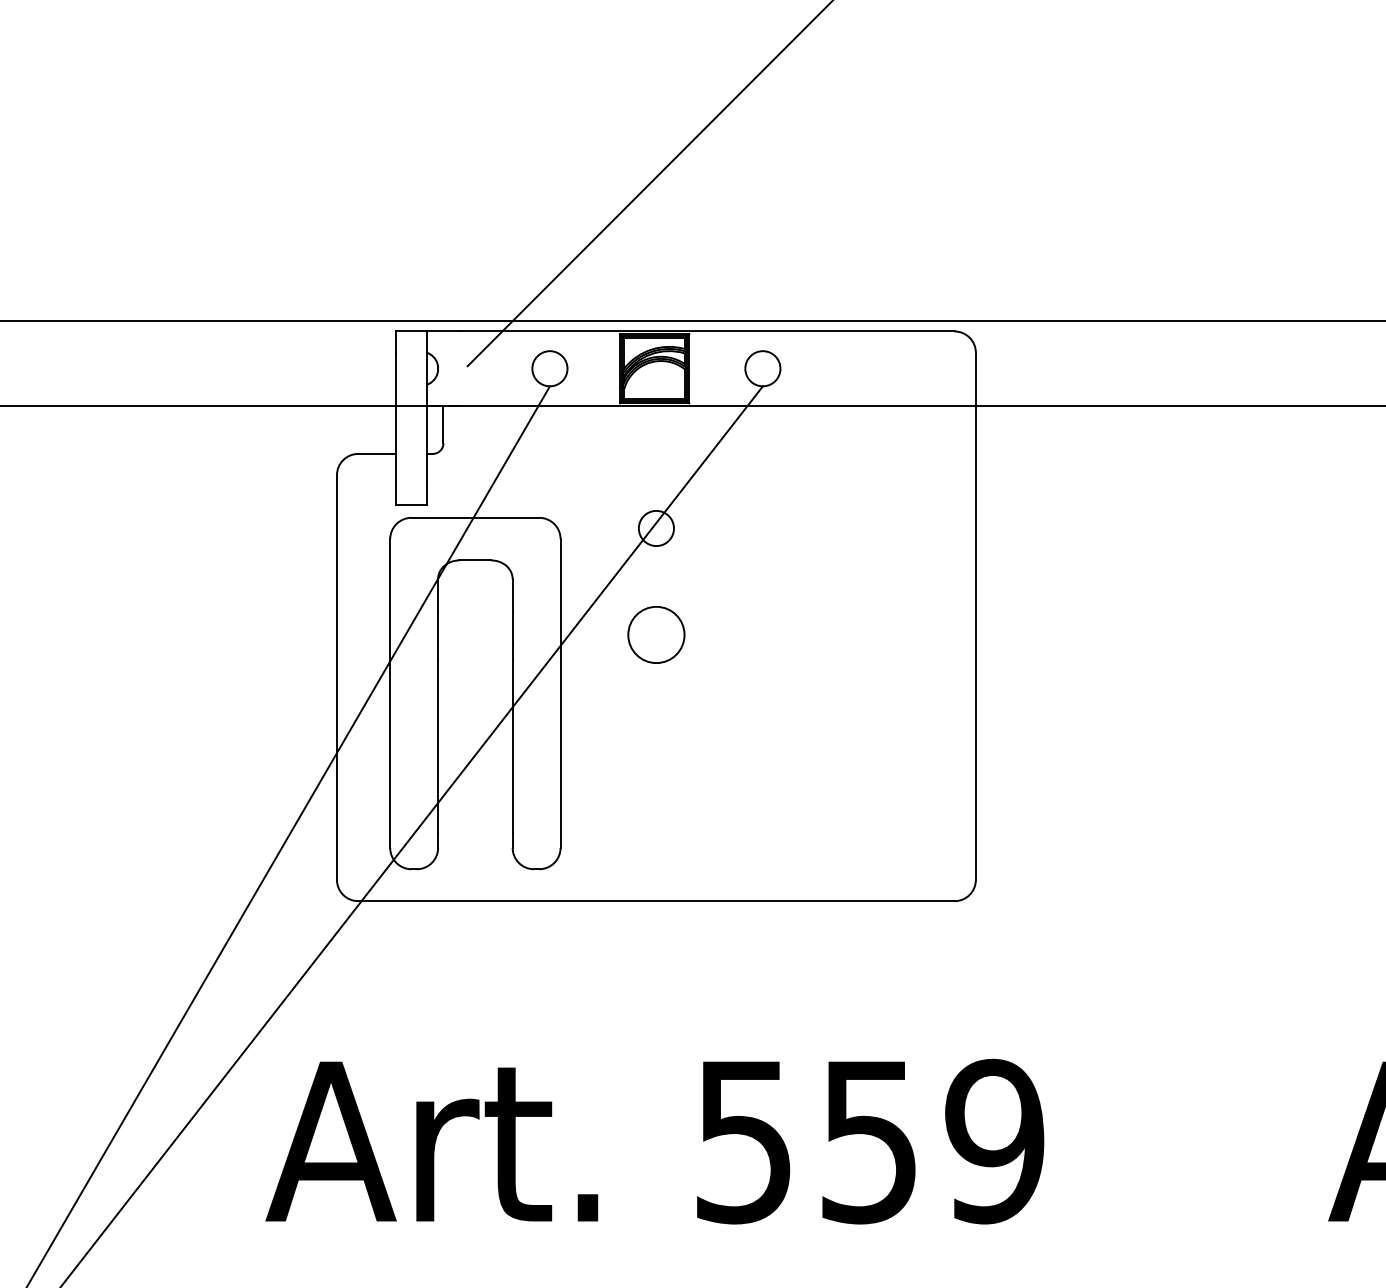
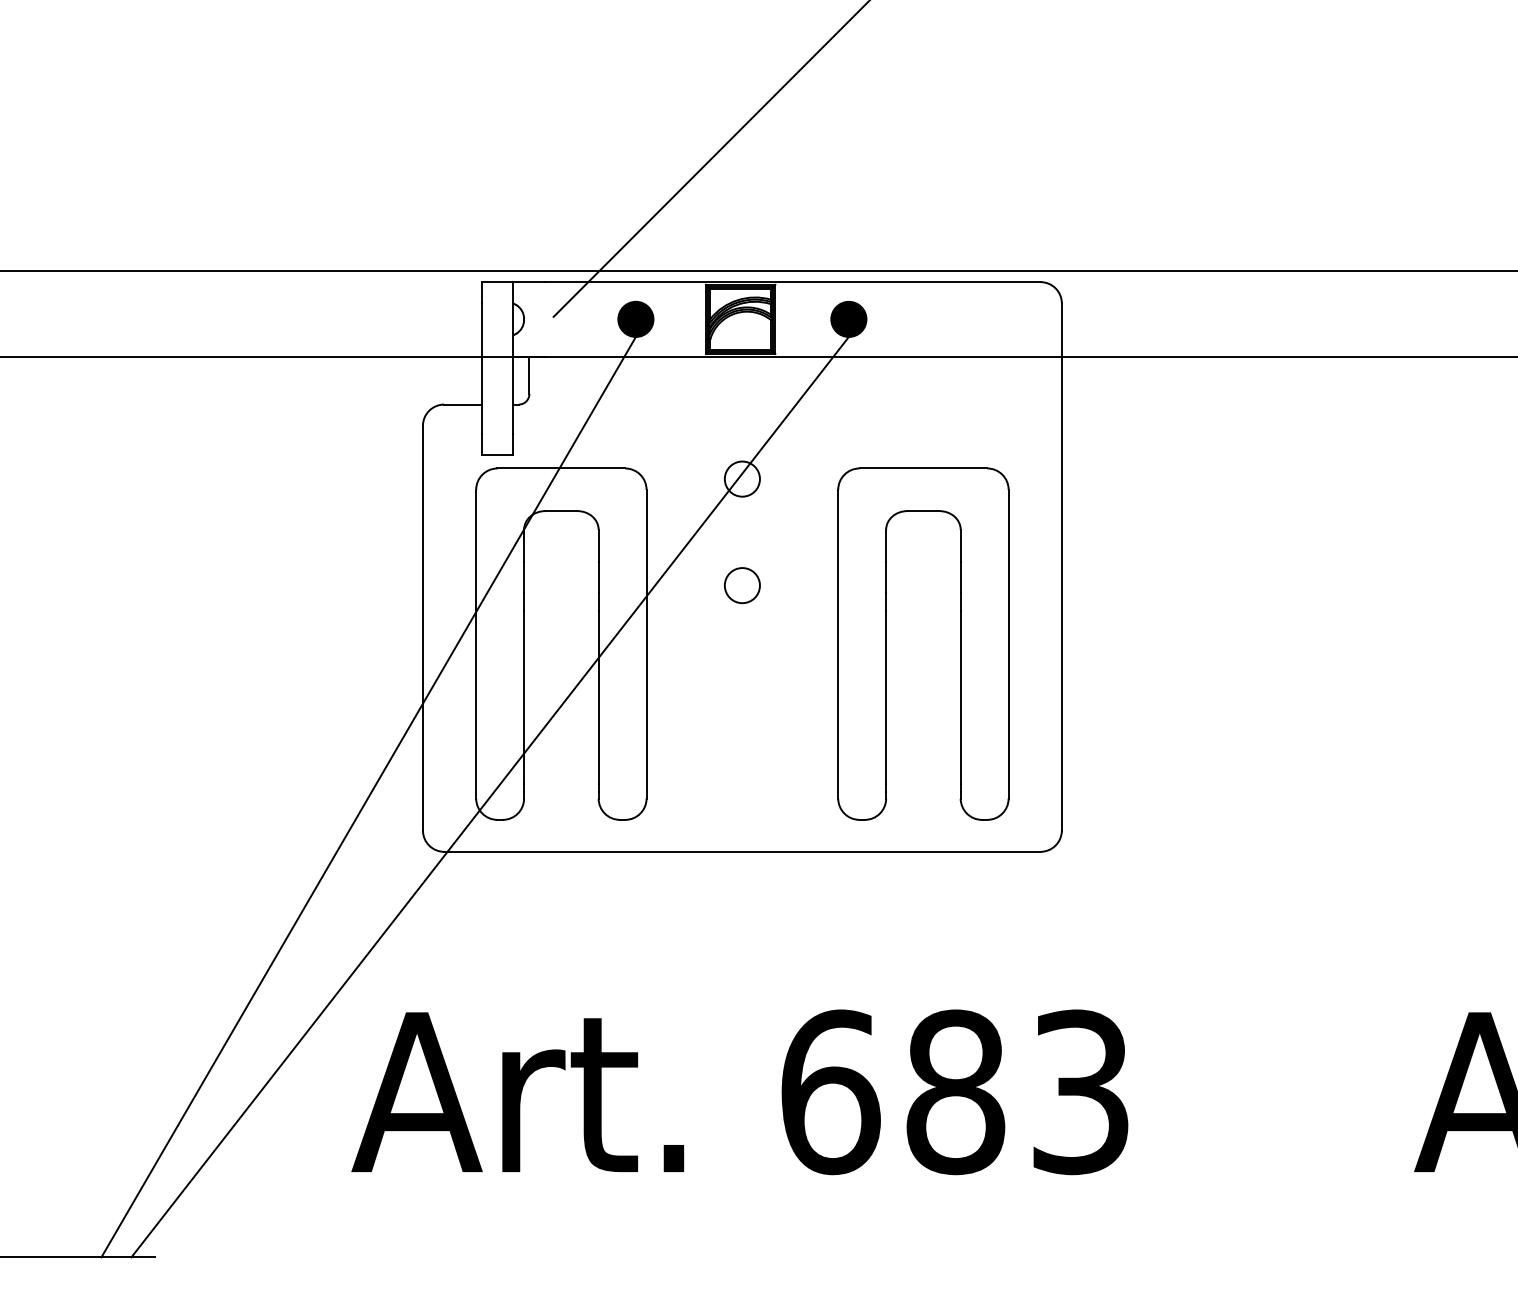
fill: (549, 367) -> (635, 318), added
fill: (762, 367) -> (848, 318), added
circle: (655, 634) -> (741, 585), size x0.62
part: (800, 692) -> (886, 643), added
text: (869, 1141) -> (955, 1092), 559 -> 683

